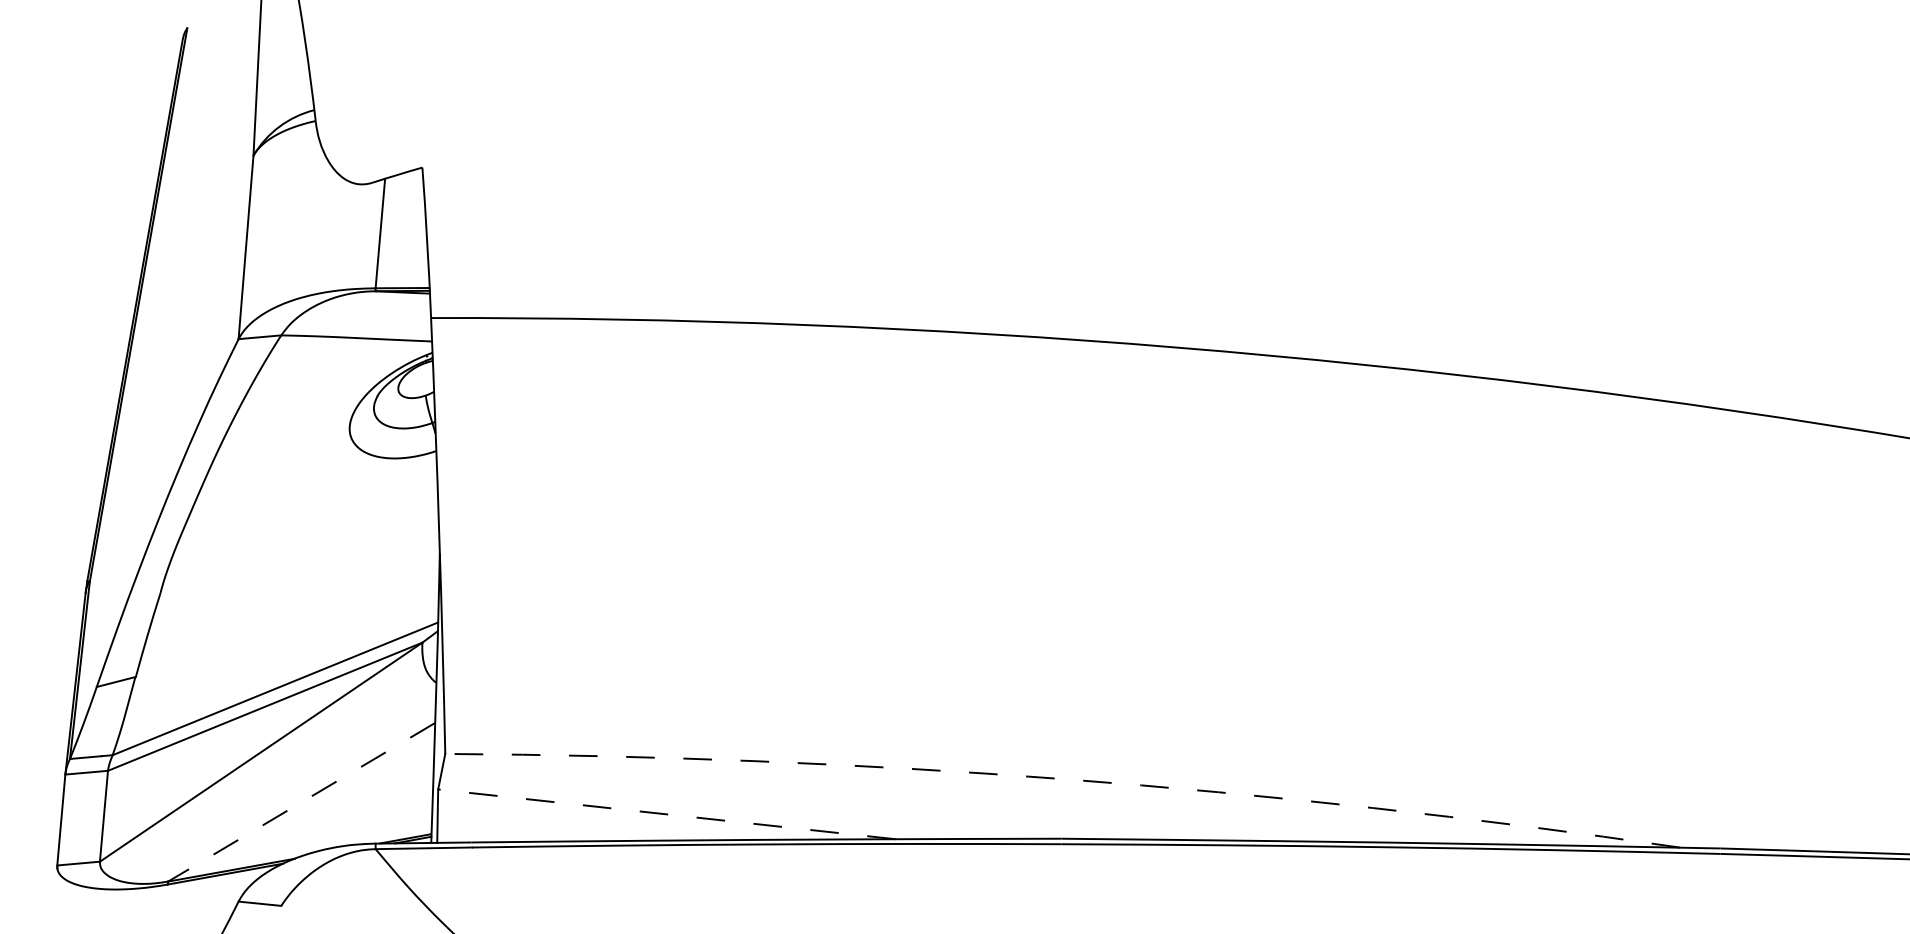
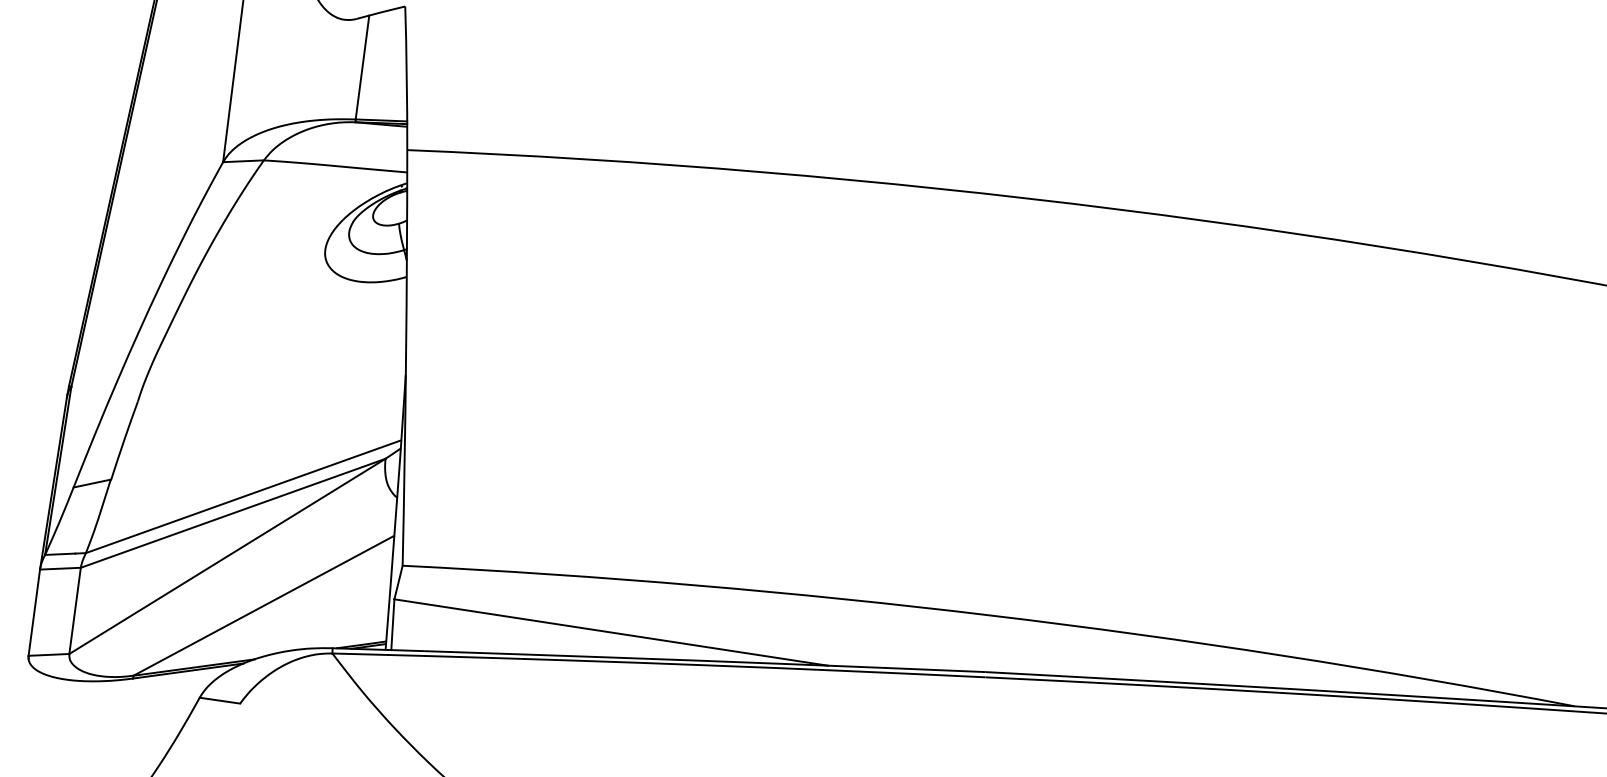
arc: (1064, 779) -> (991, 615), dashed -> solid
line: (301, 802) -> (263, 606), dashed -> solid
line: (666, 814) -> (610, 632), dashed -> solid

